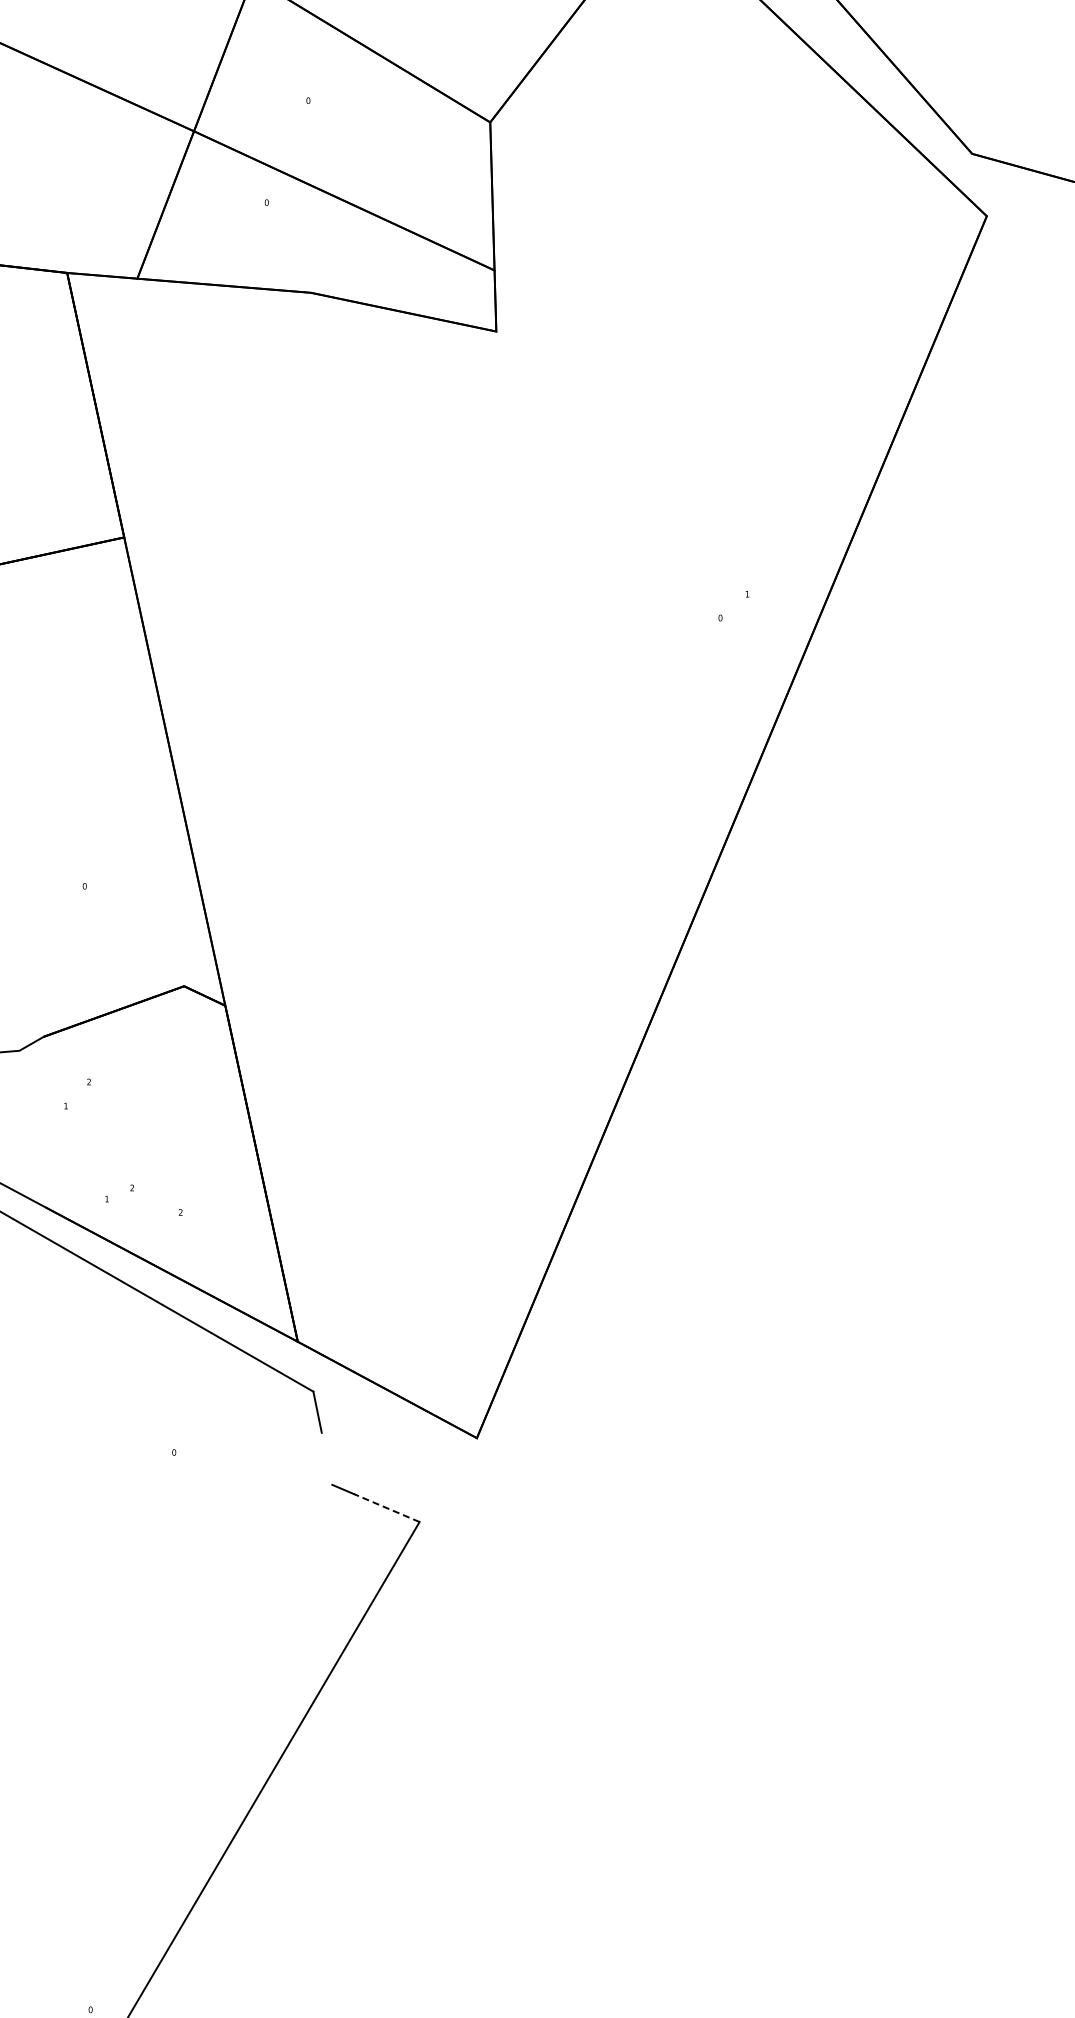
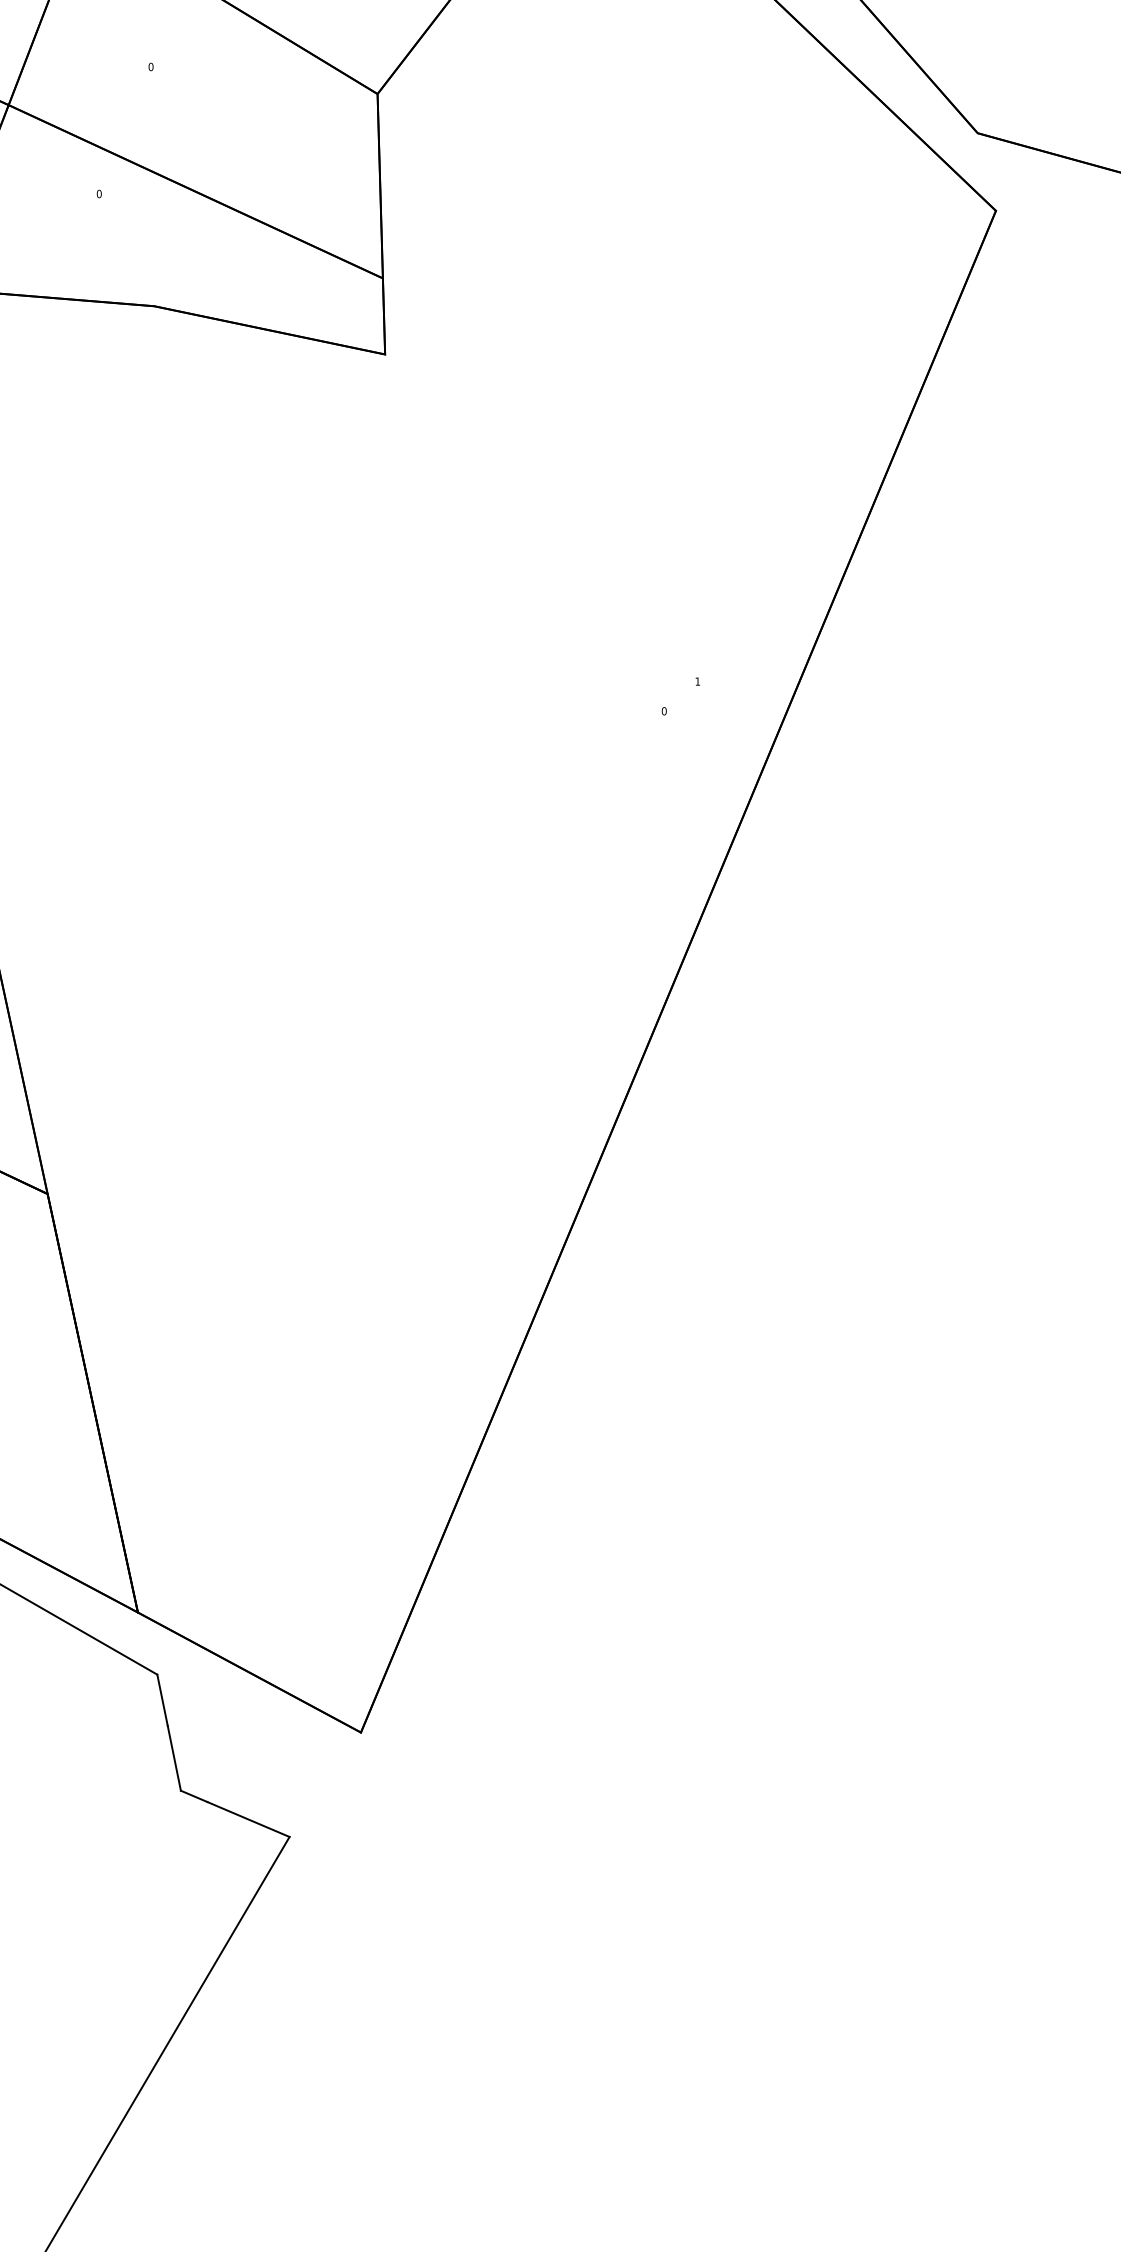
line: (326, 1458) -> (173, 1757), added
line: (386, 1508) -> (248, 1820), dashed -> solid

